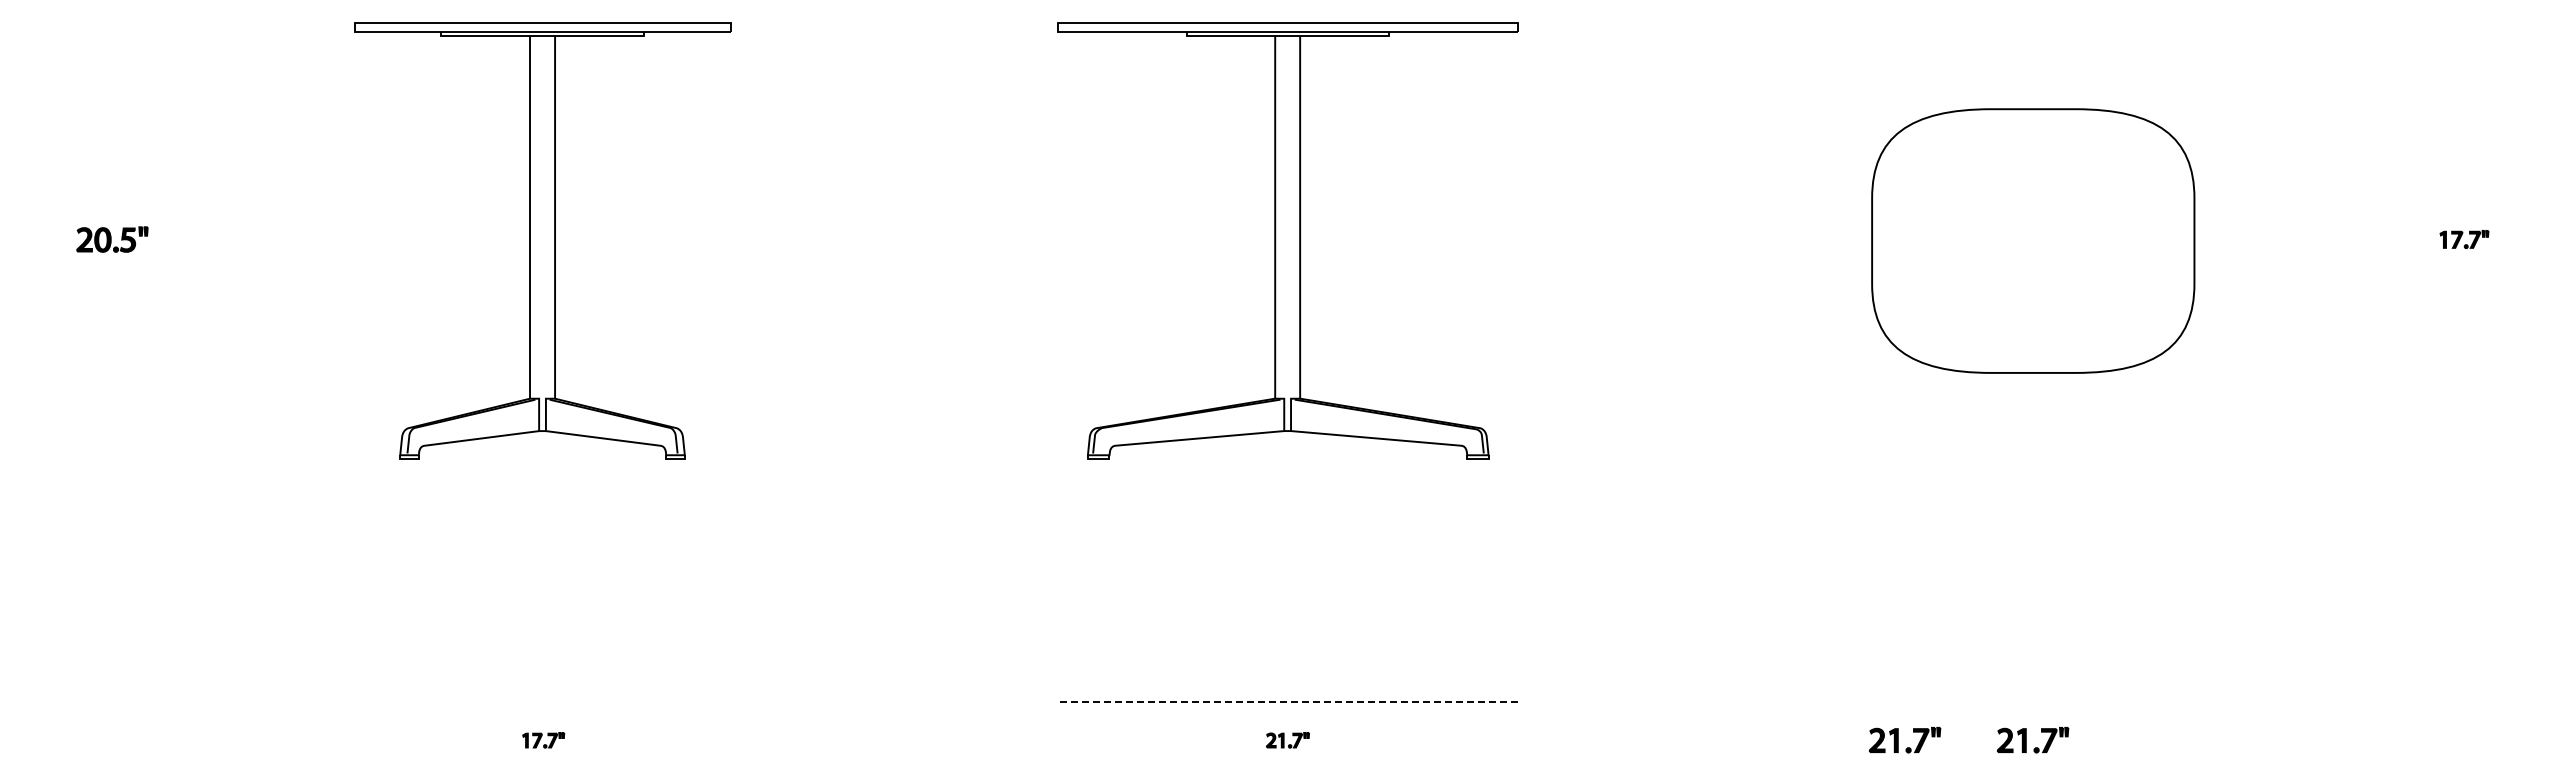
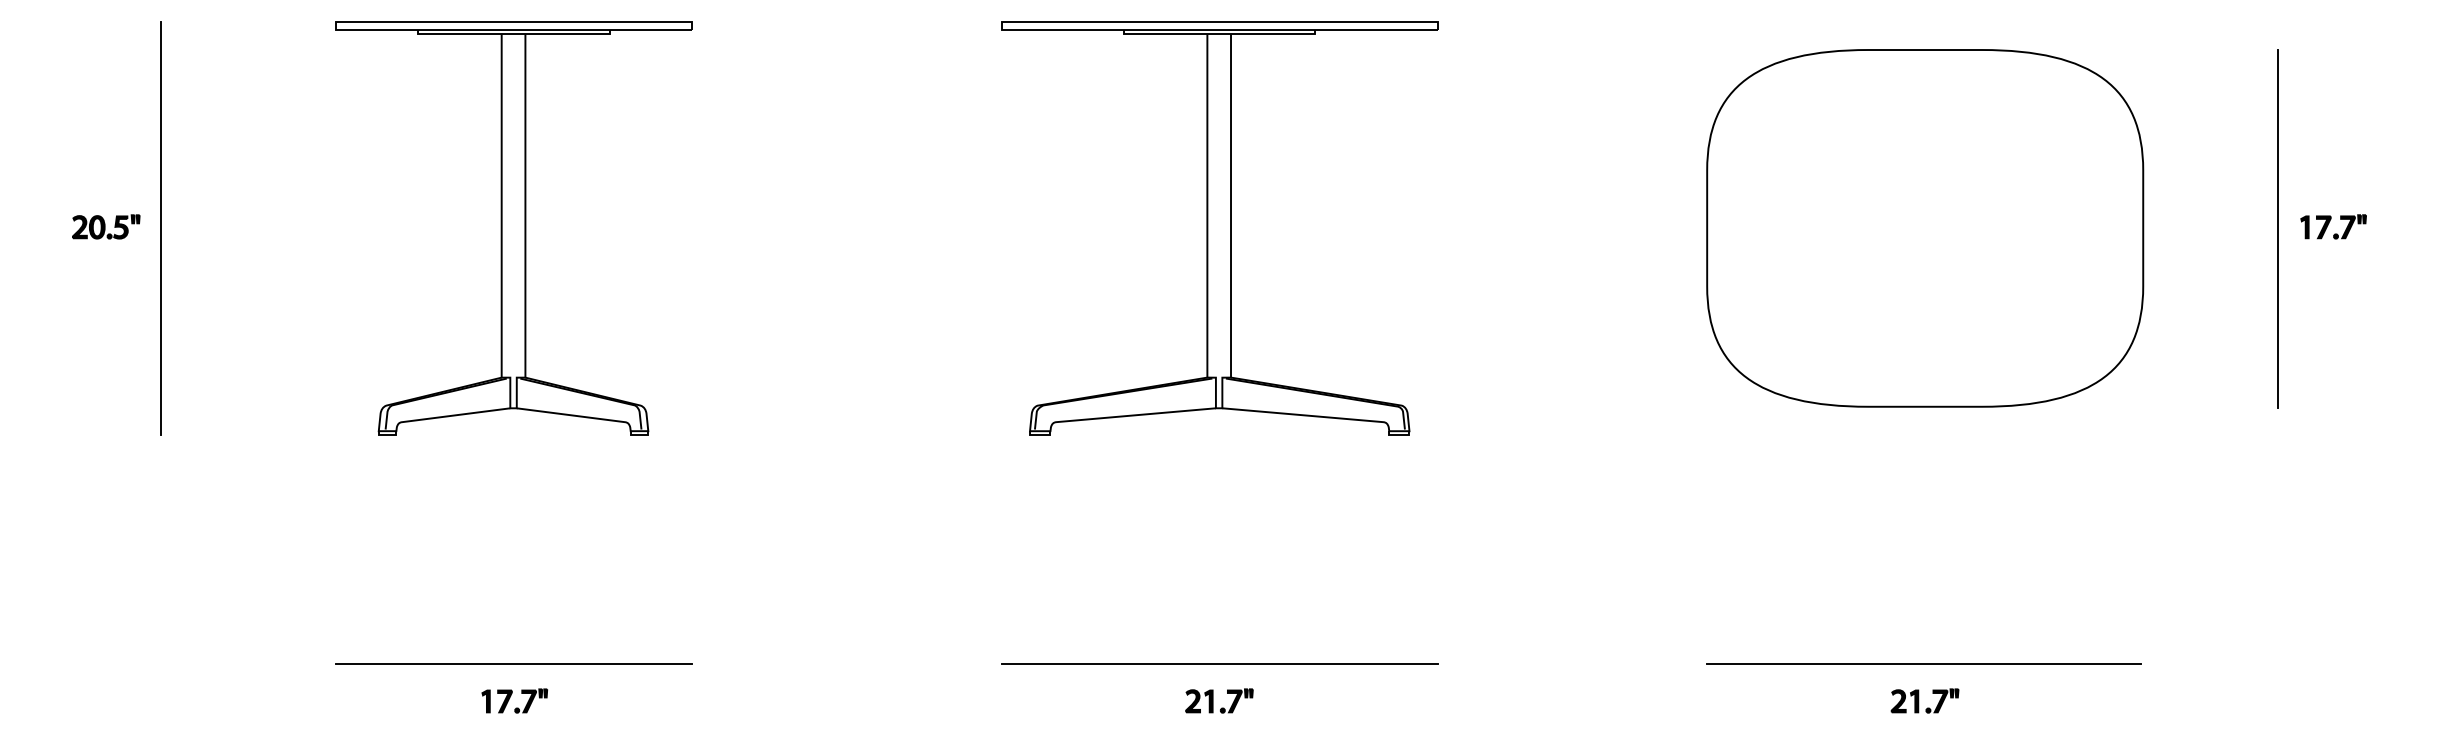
part: (2464, 239) -> (2333, 226), size x1.43
line: (170, 240) -> (161, 227), added
part: (2033, 240) -> (1925, 227), size x1.43
line: (2405, 241) -> (2277, 228), added
line: (542, 701) -> (513, 664), added
line: (1287, 701) -> (1219, 664), dashed -> solid
line: (2031, 701) -> (1923, 664), added
part: (543, 740) -> (514, 701), size x1.67
part: (1287, 740) -> (1219, 701), size x1.67
part: (1898, 740) -> (1797, 701), removed

